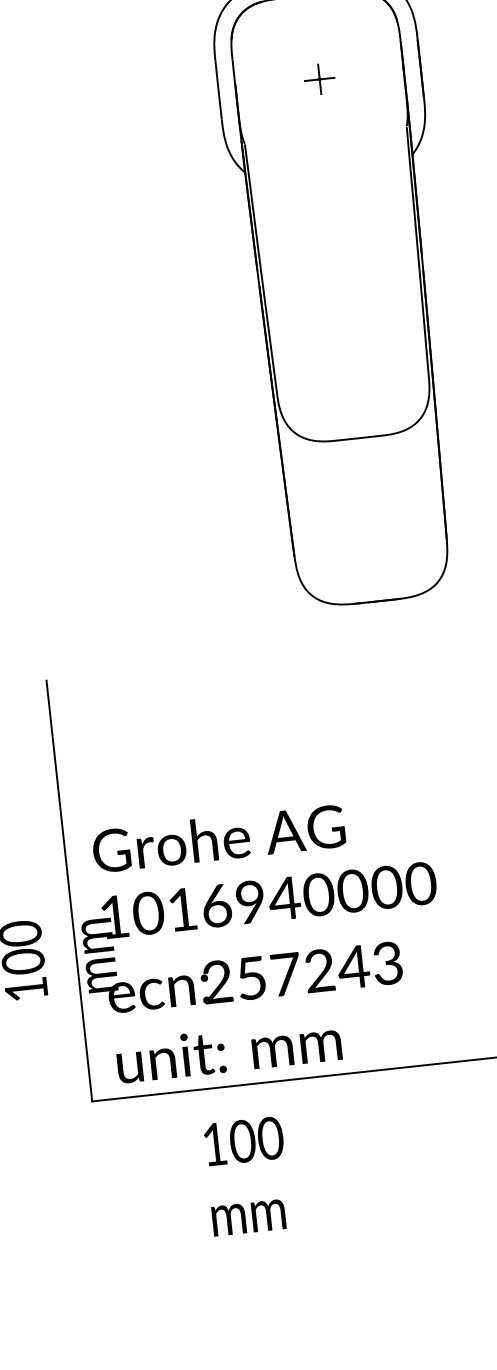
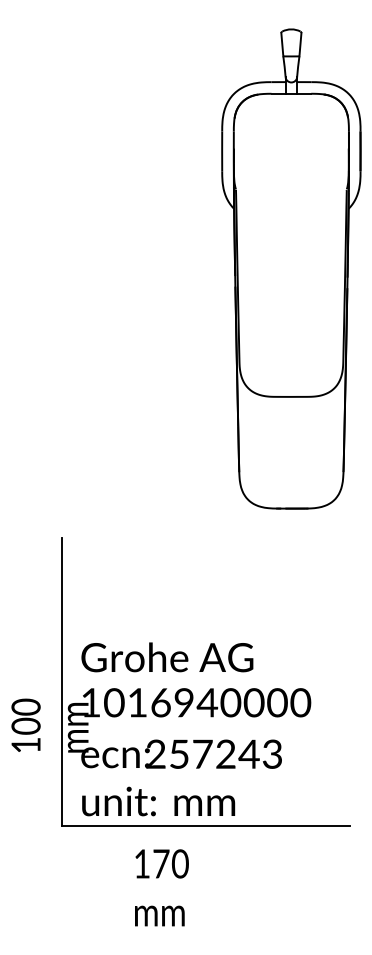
part: (318, 78) -> (290, 150), removed
text: (241, 1140) -> (160, 863), 100 -> 170

